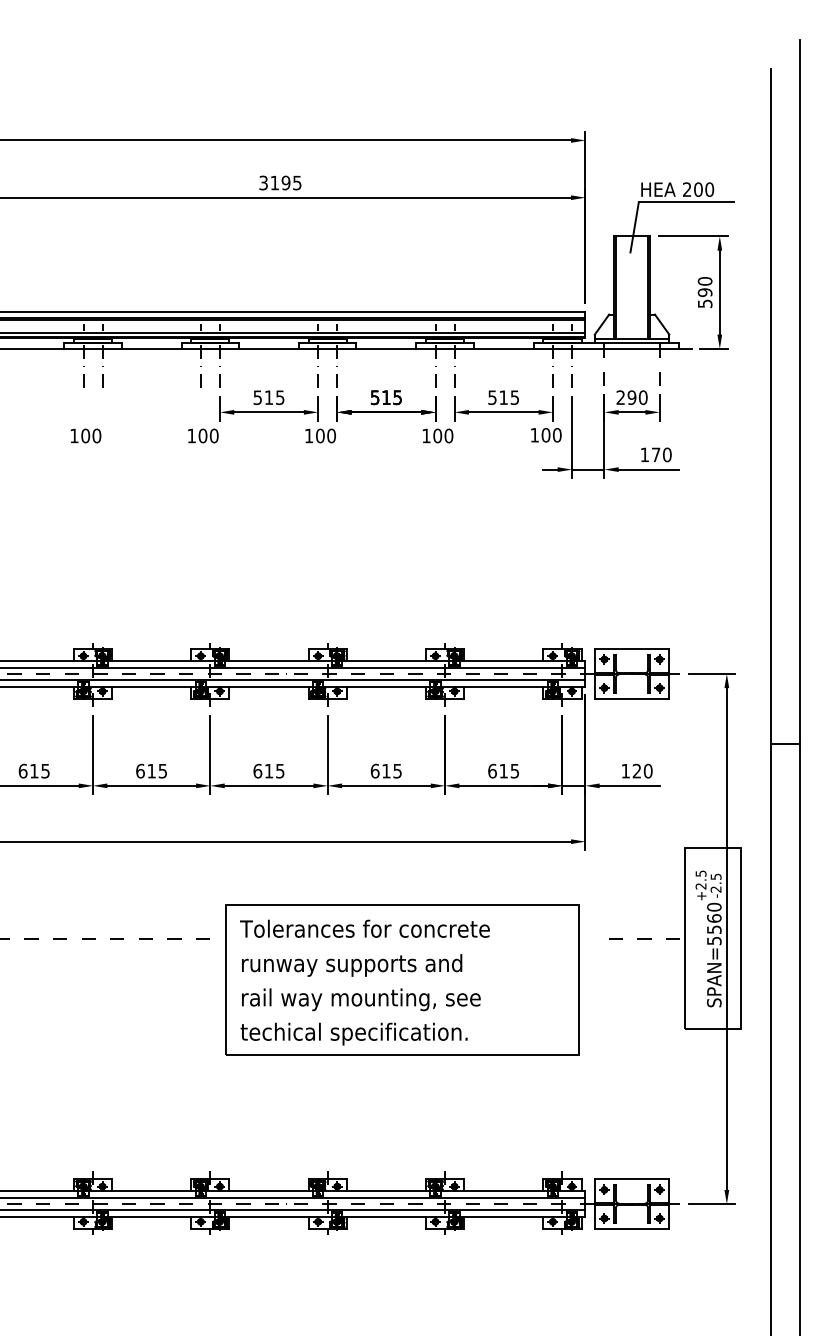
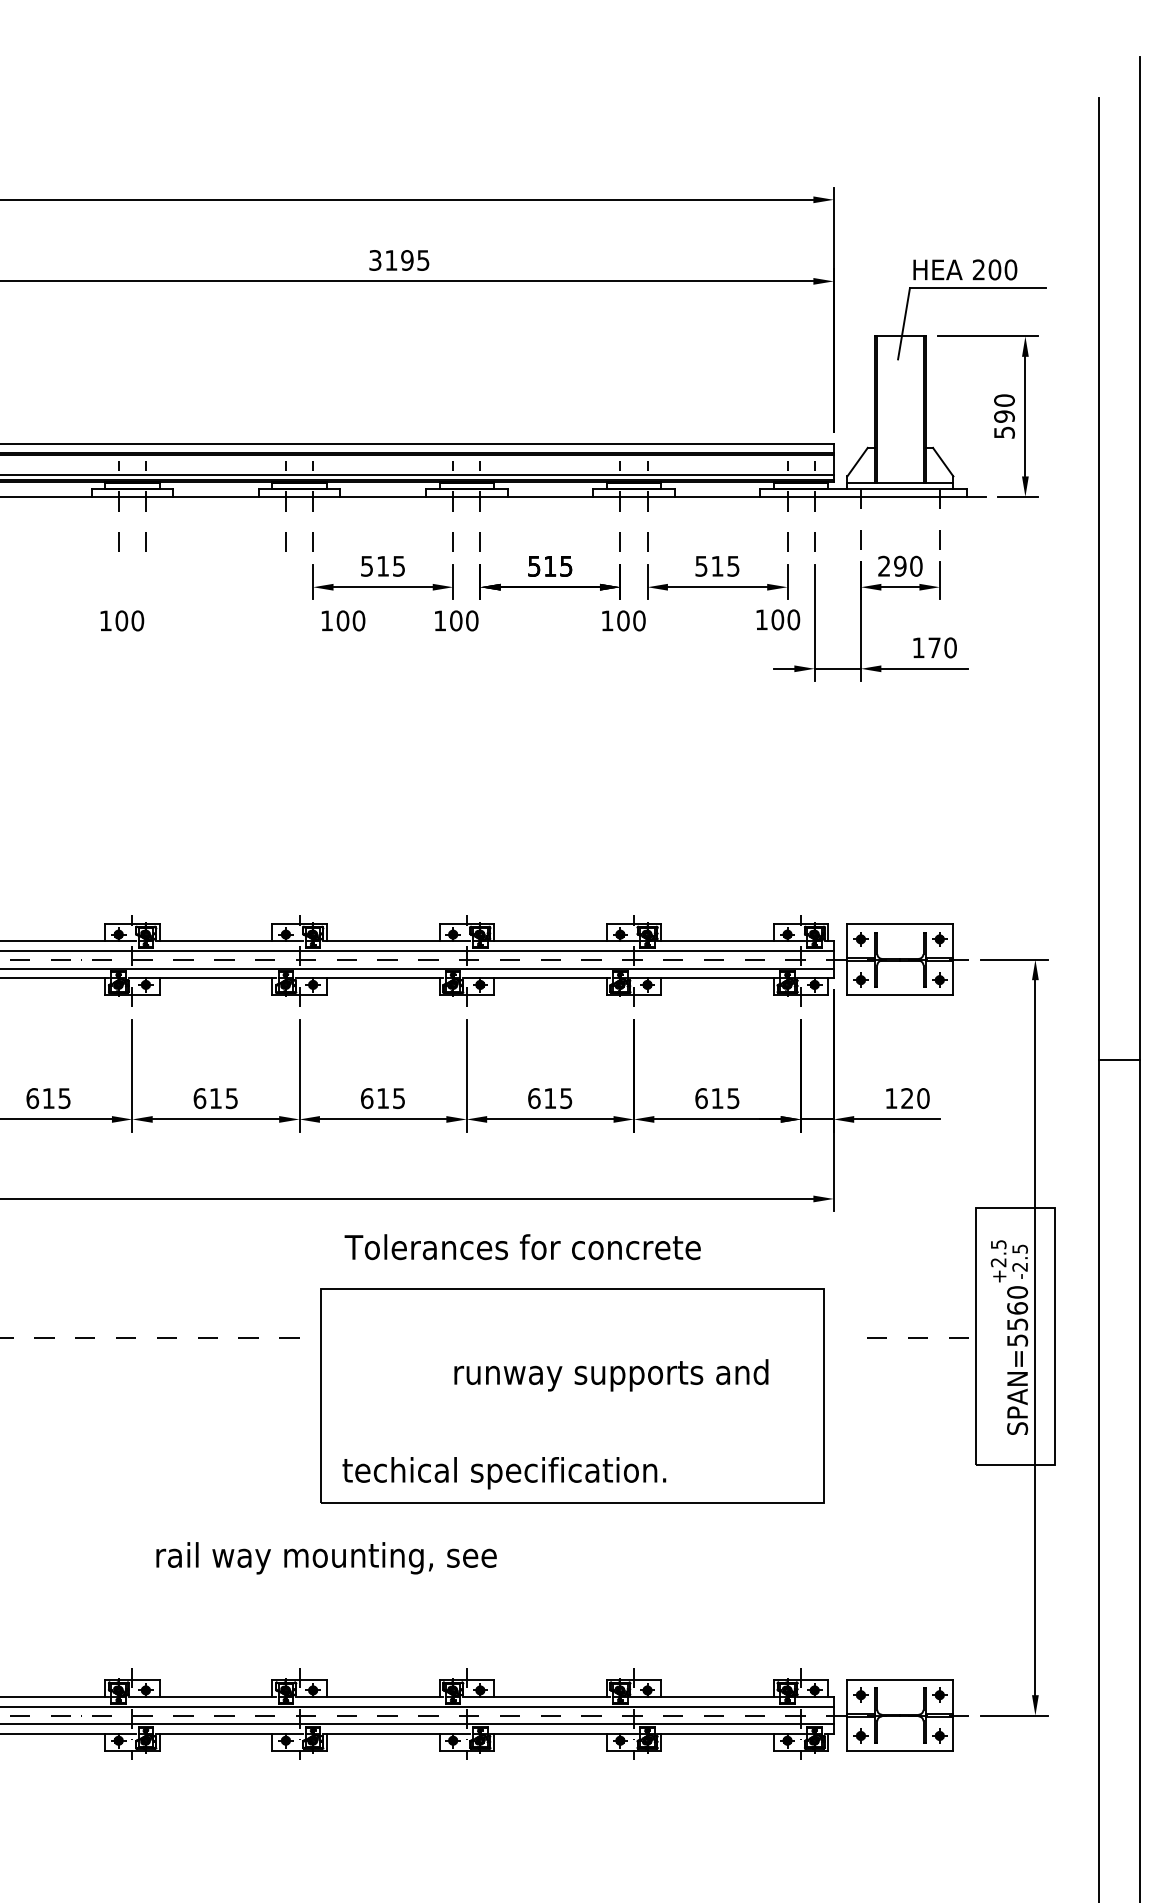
text: (203, 435) -> (343, 620), moved
text: (364, 929) -> (522, 1247), moved
text: (352, 965) -> (611, 1375), moved
text: (361, 999) -> (326, 1558), moved

